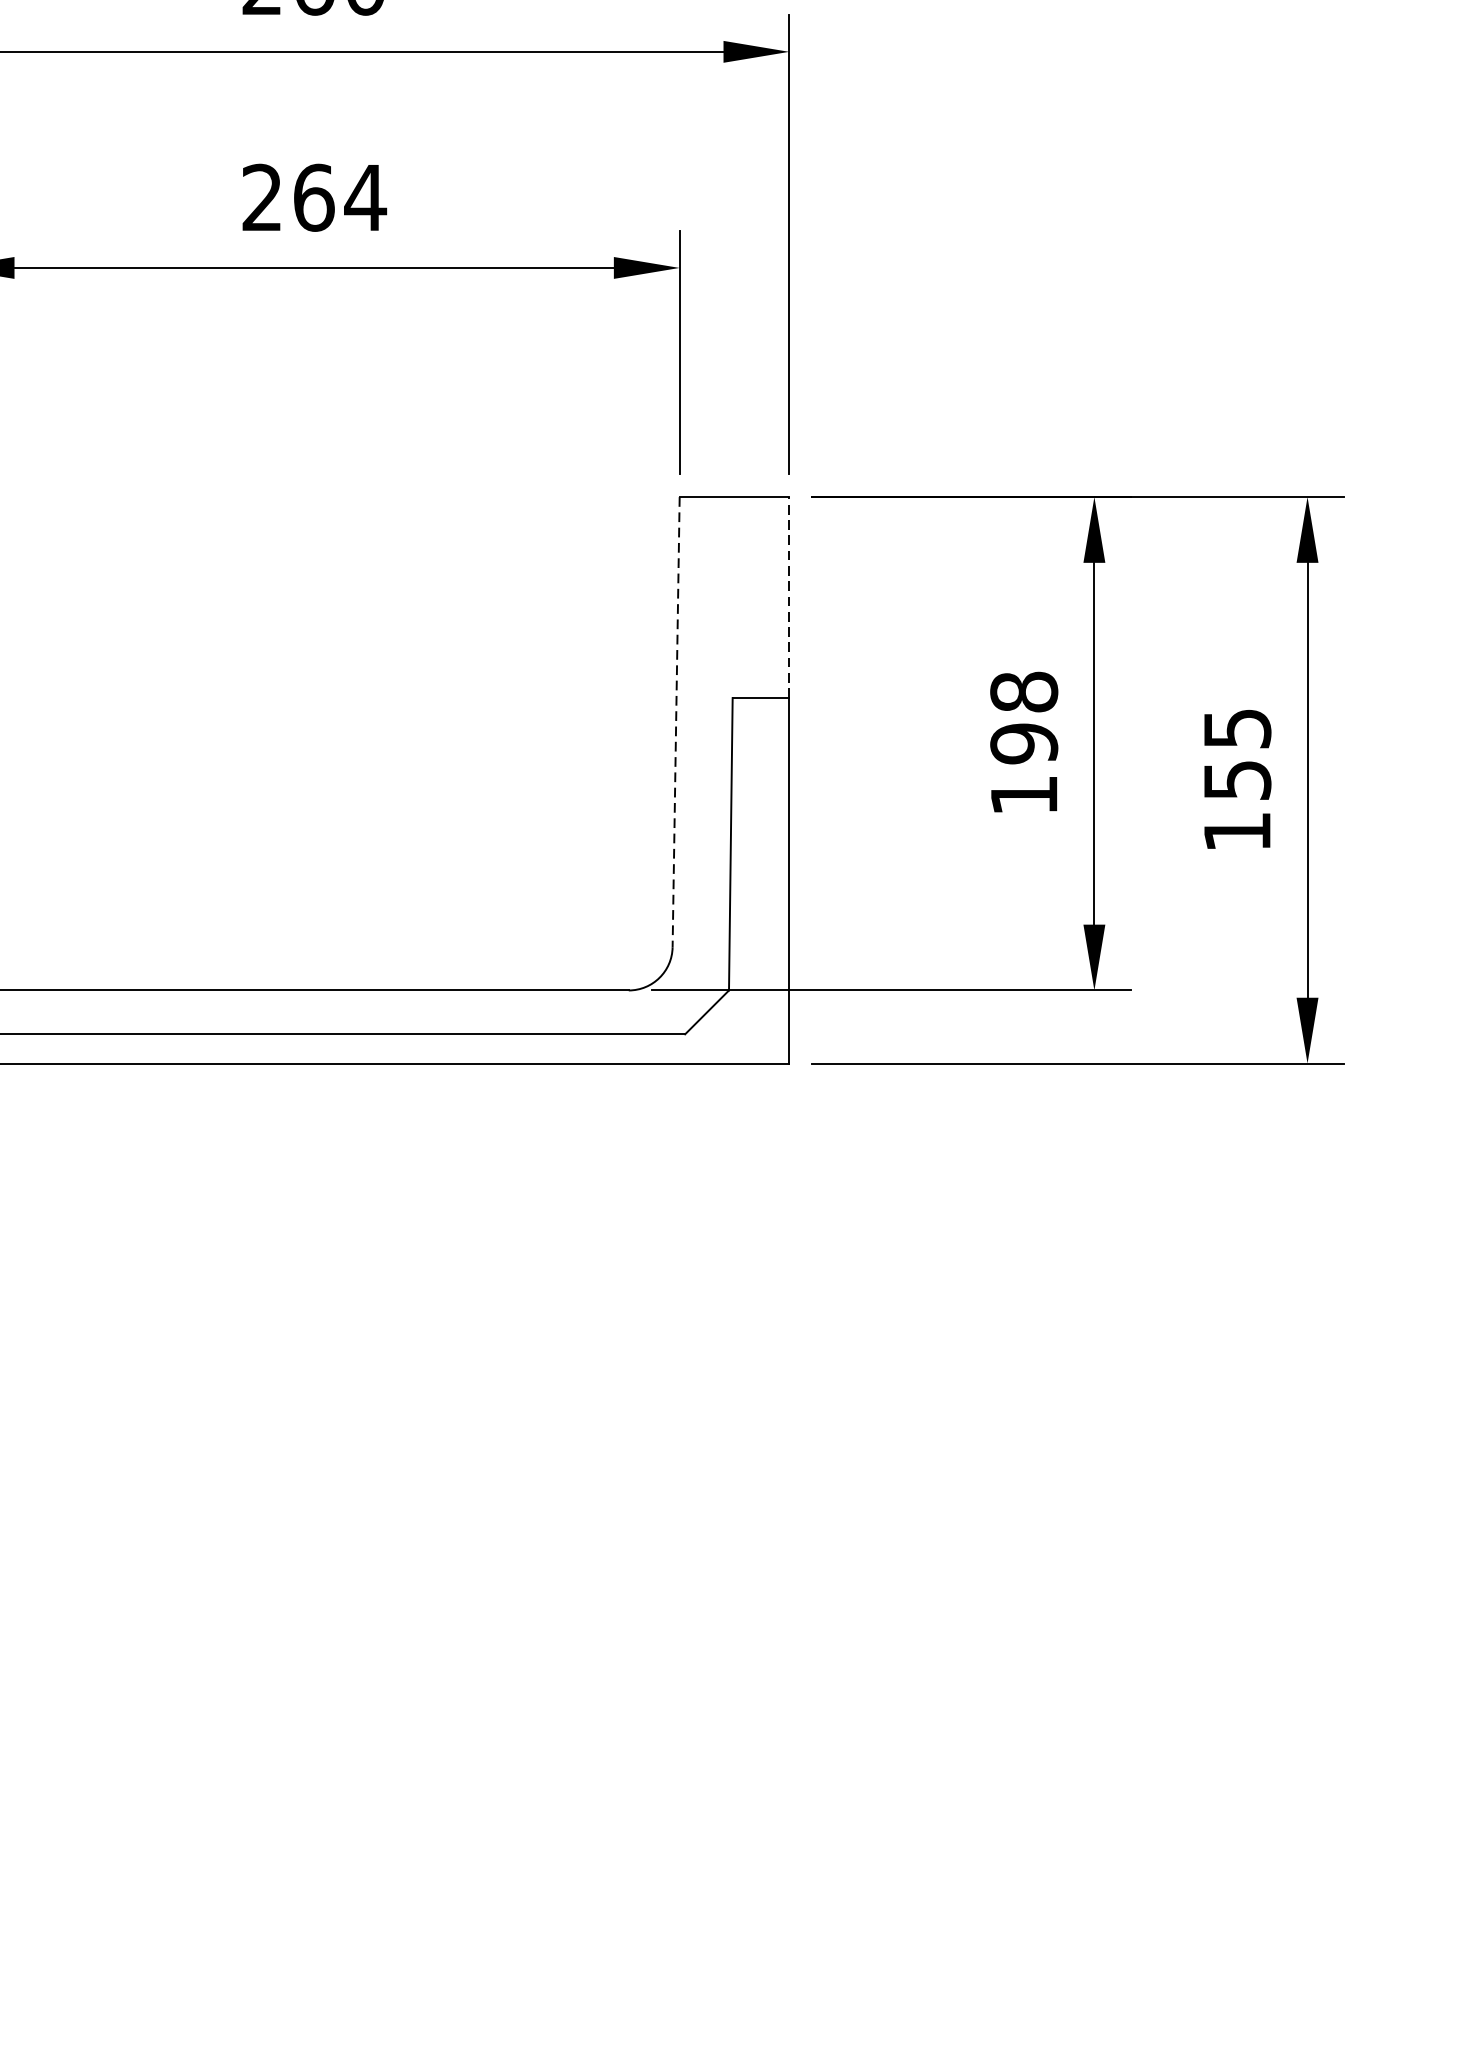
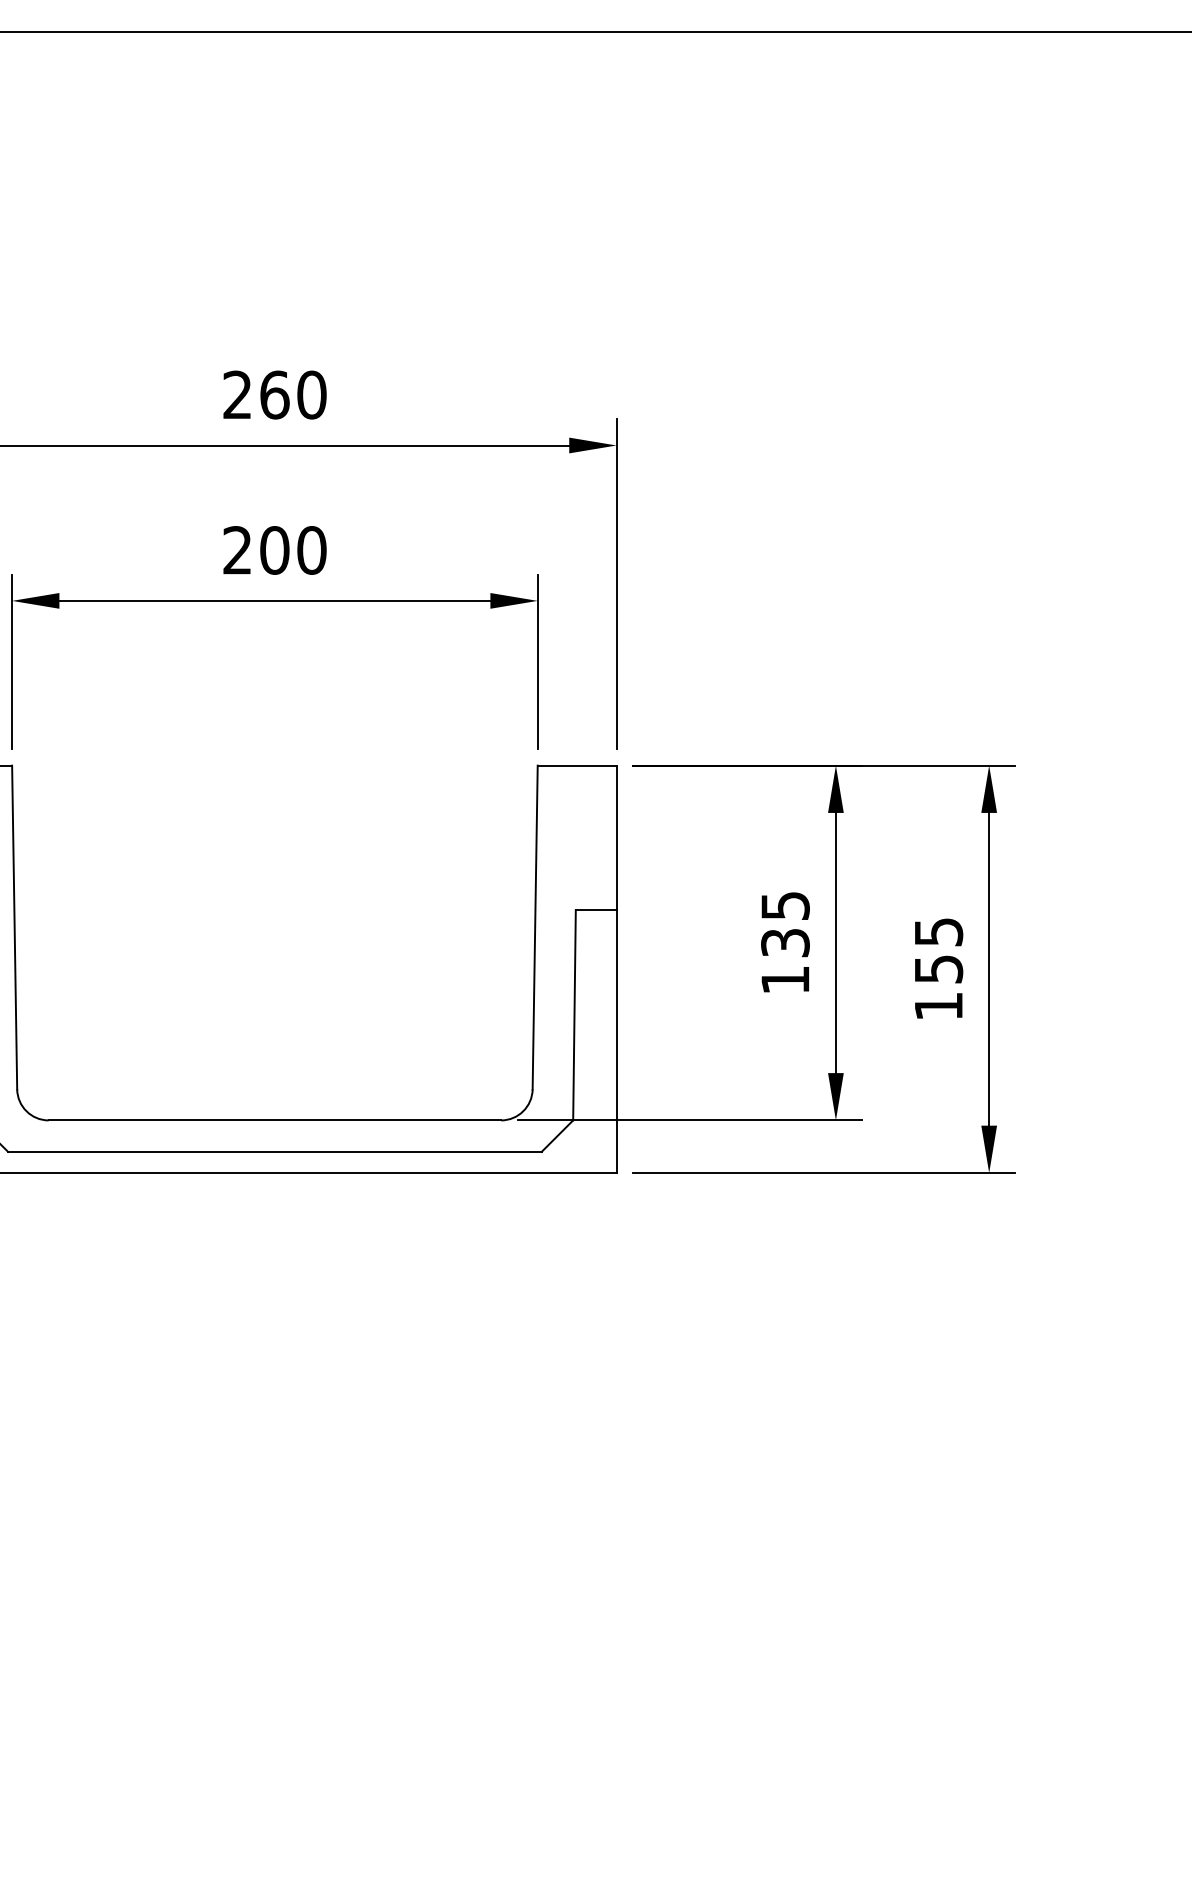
text: (340, 197) -> (293, 550), 264 -> 200
line: (789, 597) -> (616, 837), dashed -> solid
text: (1024, 717) -> (785, 924), 198 -> 135
line: (676, 722) -> (535, 927), dashed -> solid

